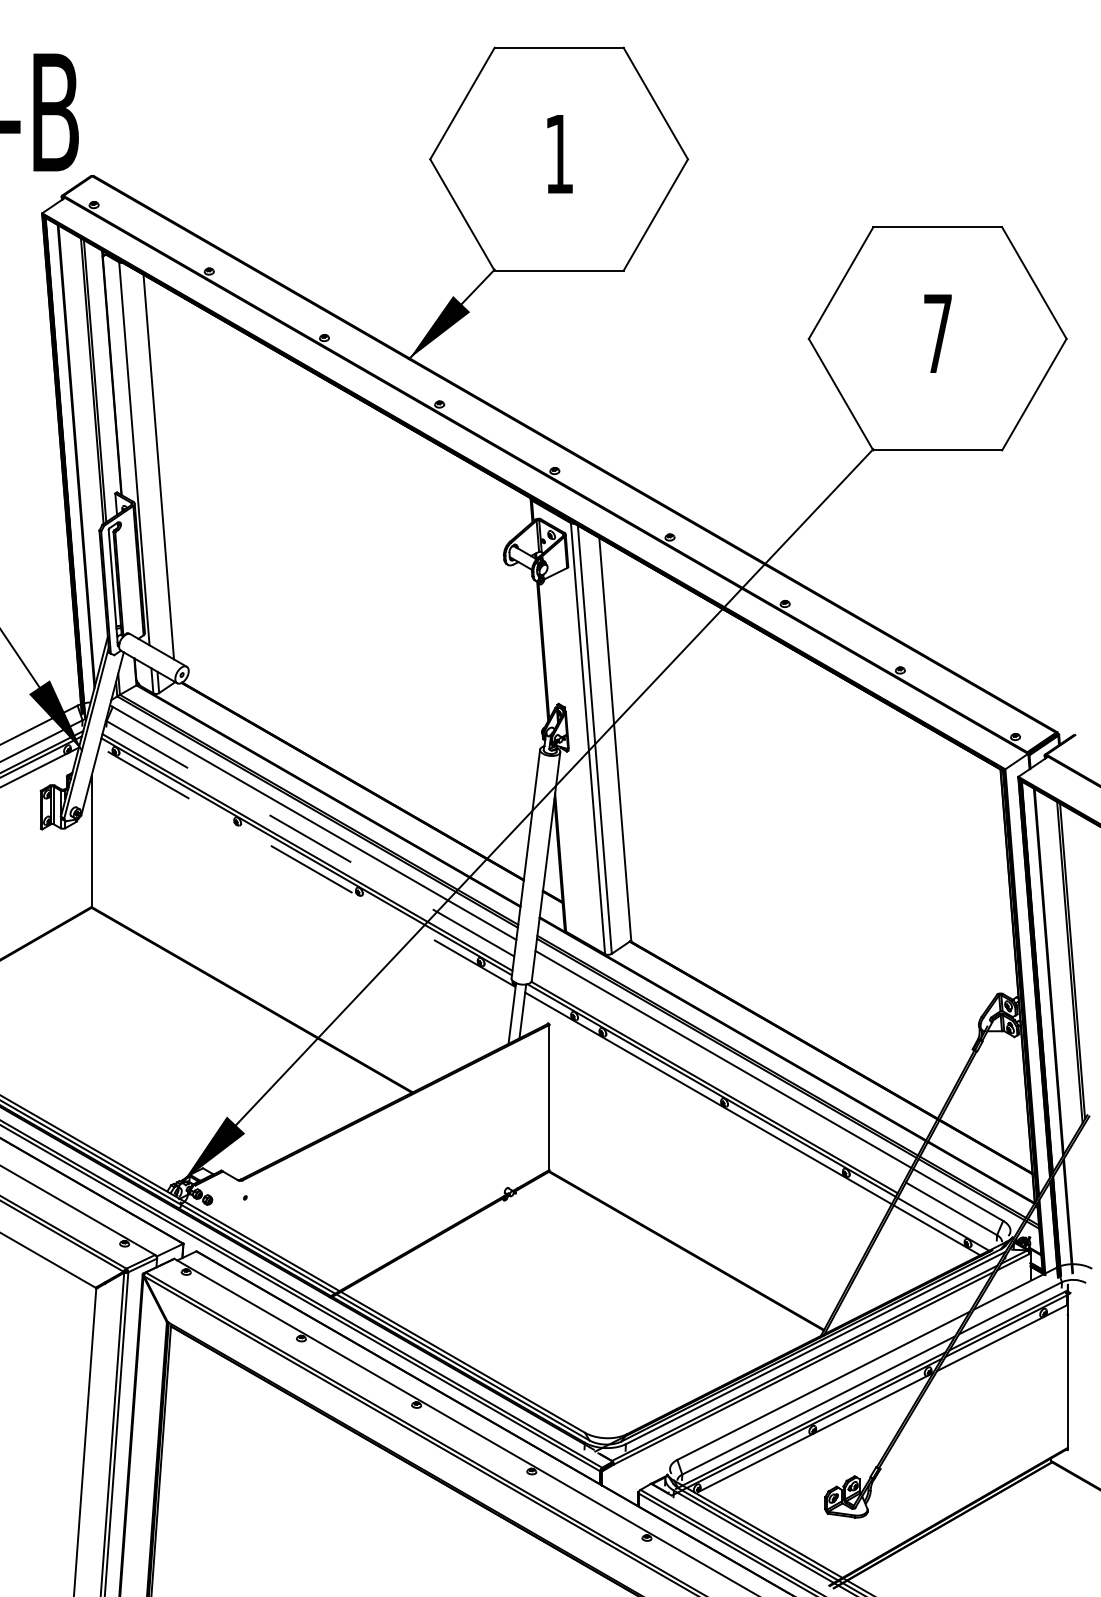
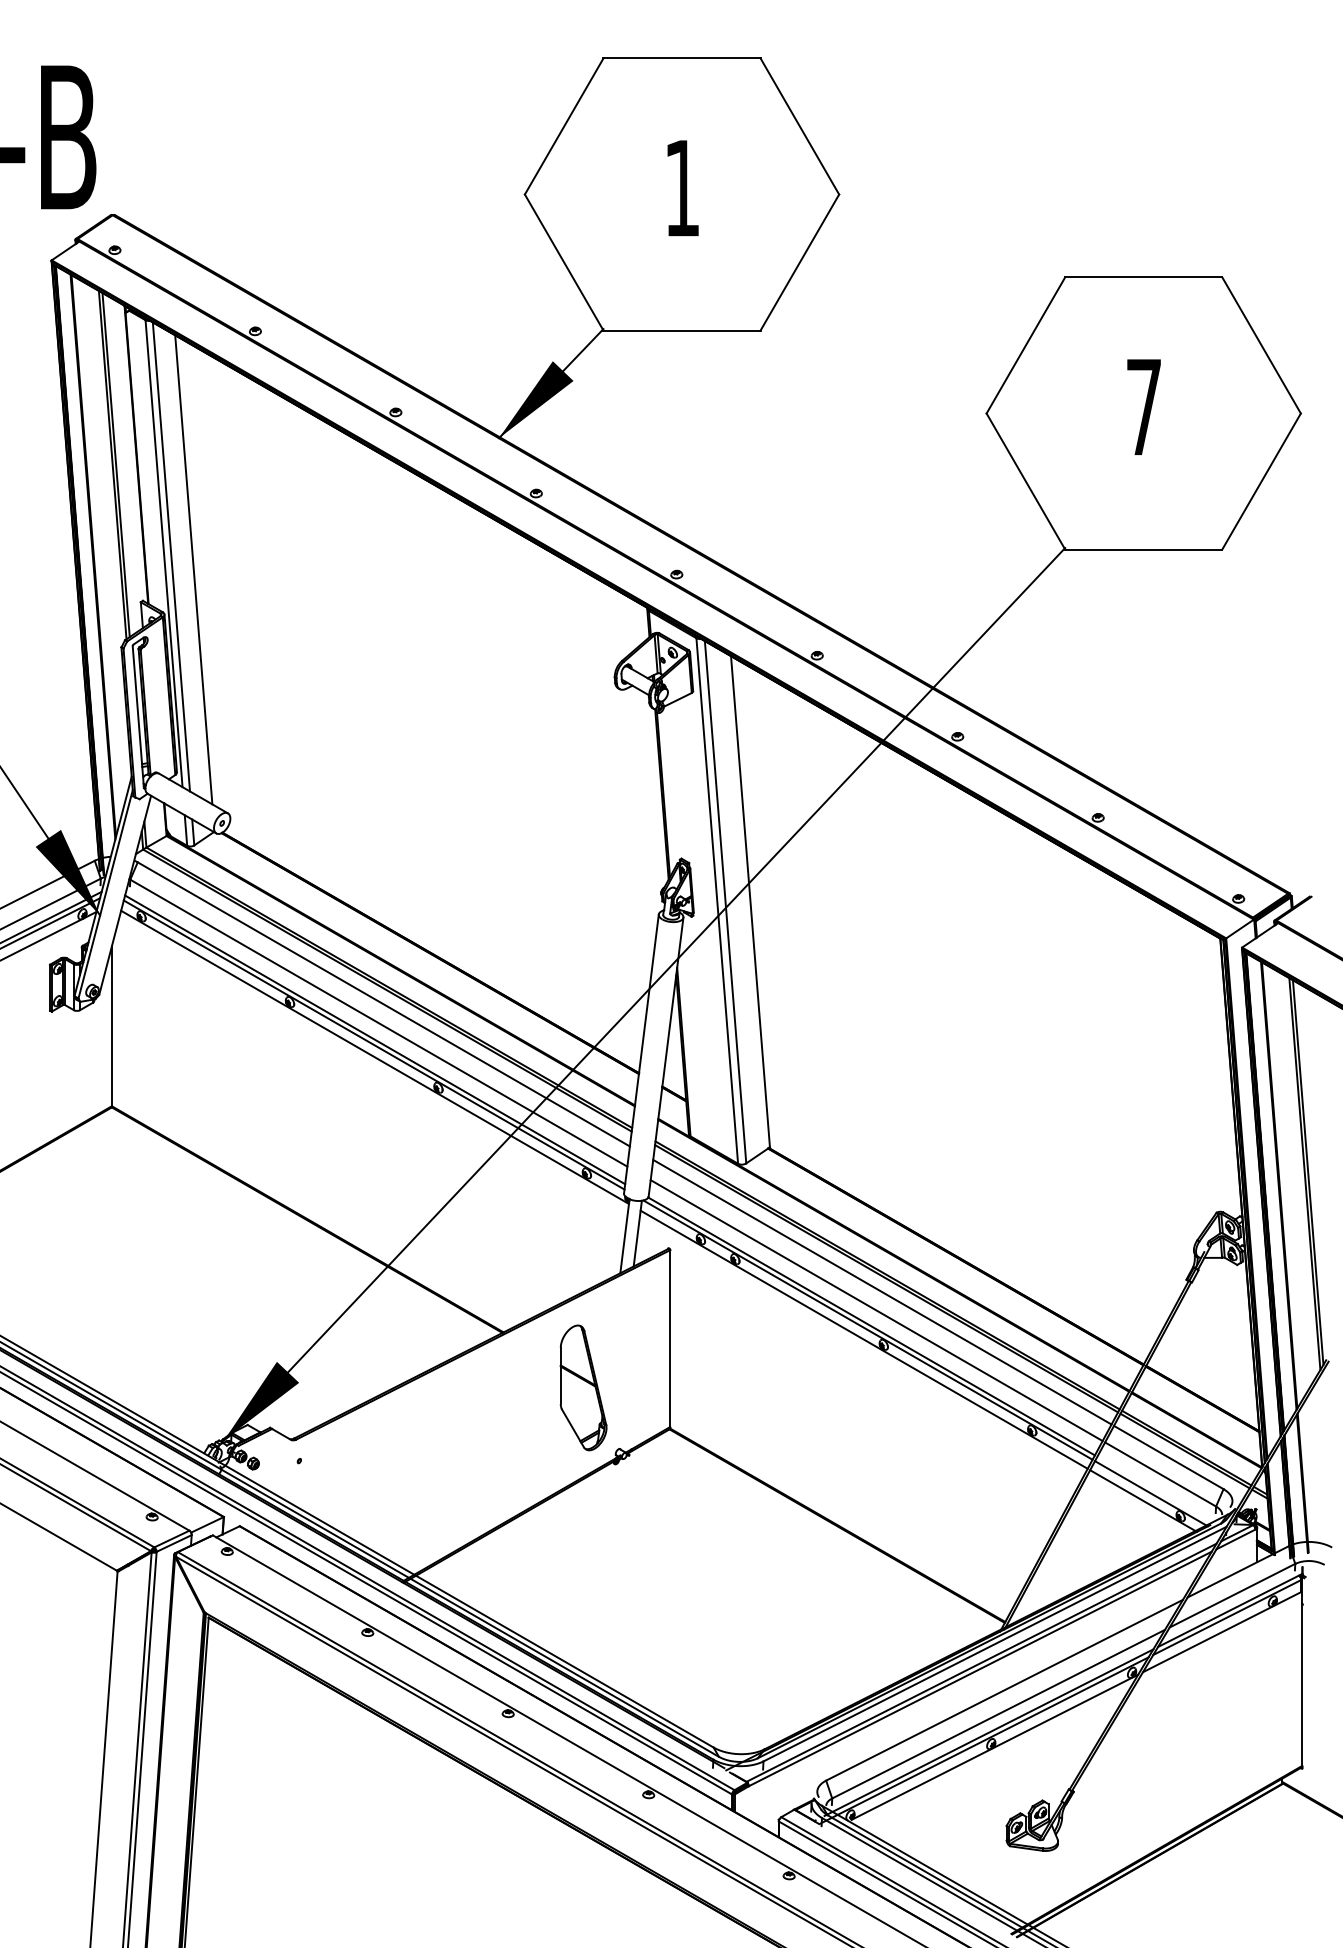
line: (140, 456) -> (171, 556), added
line: (310, 839) -> (378, 1023), dashed -> solid
line: (306, 866) -> (374, 1057), dashed -> solid
line: (718, 1074) -> (876, 1310), added
part: (478, 1137) -> (583, 1387), added

